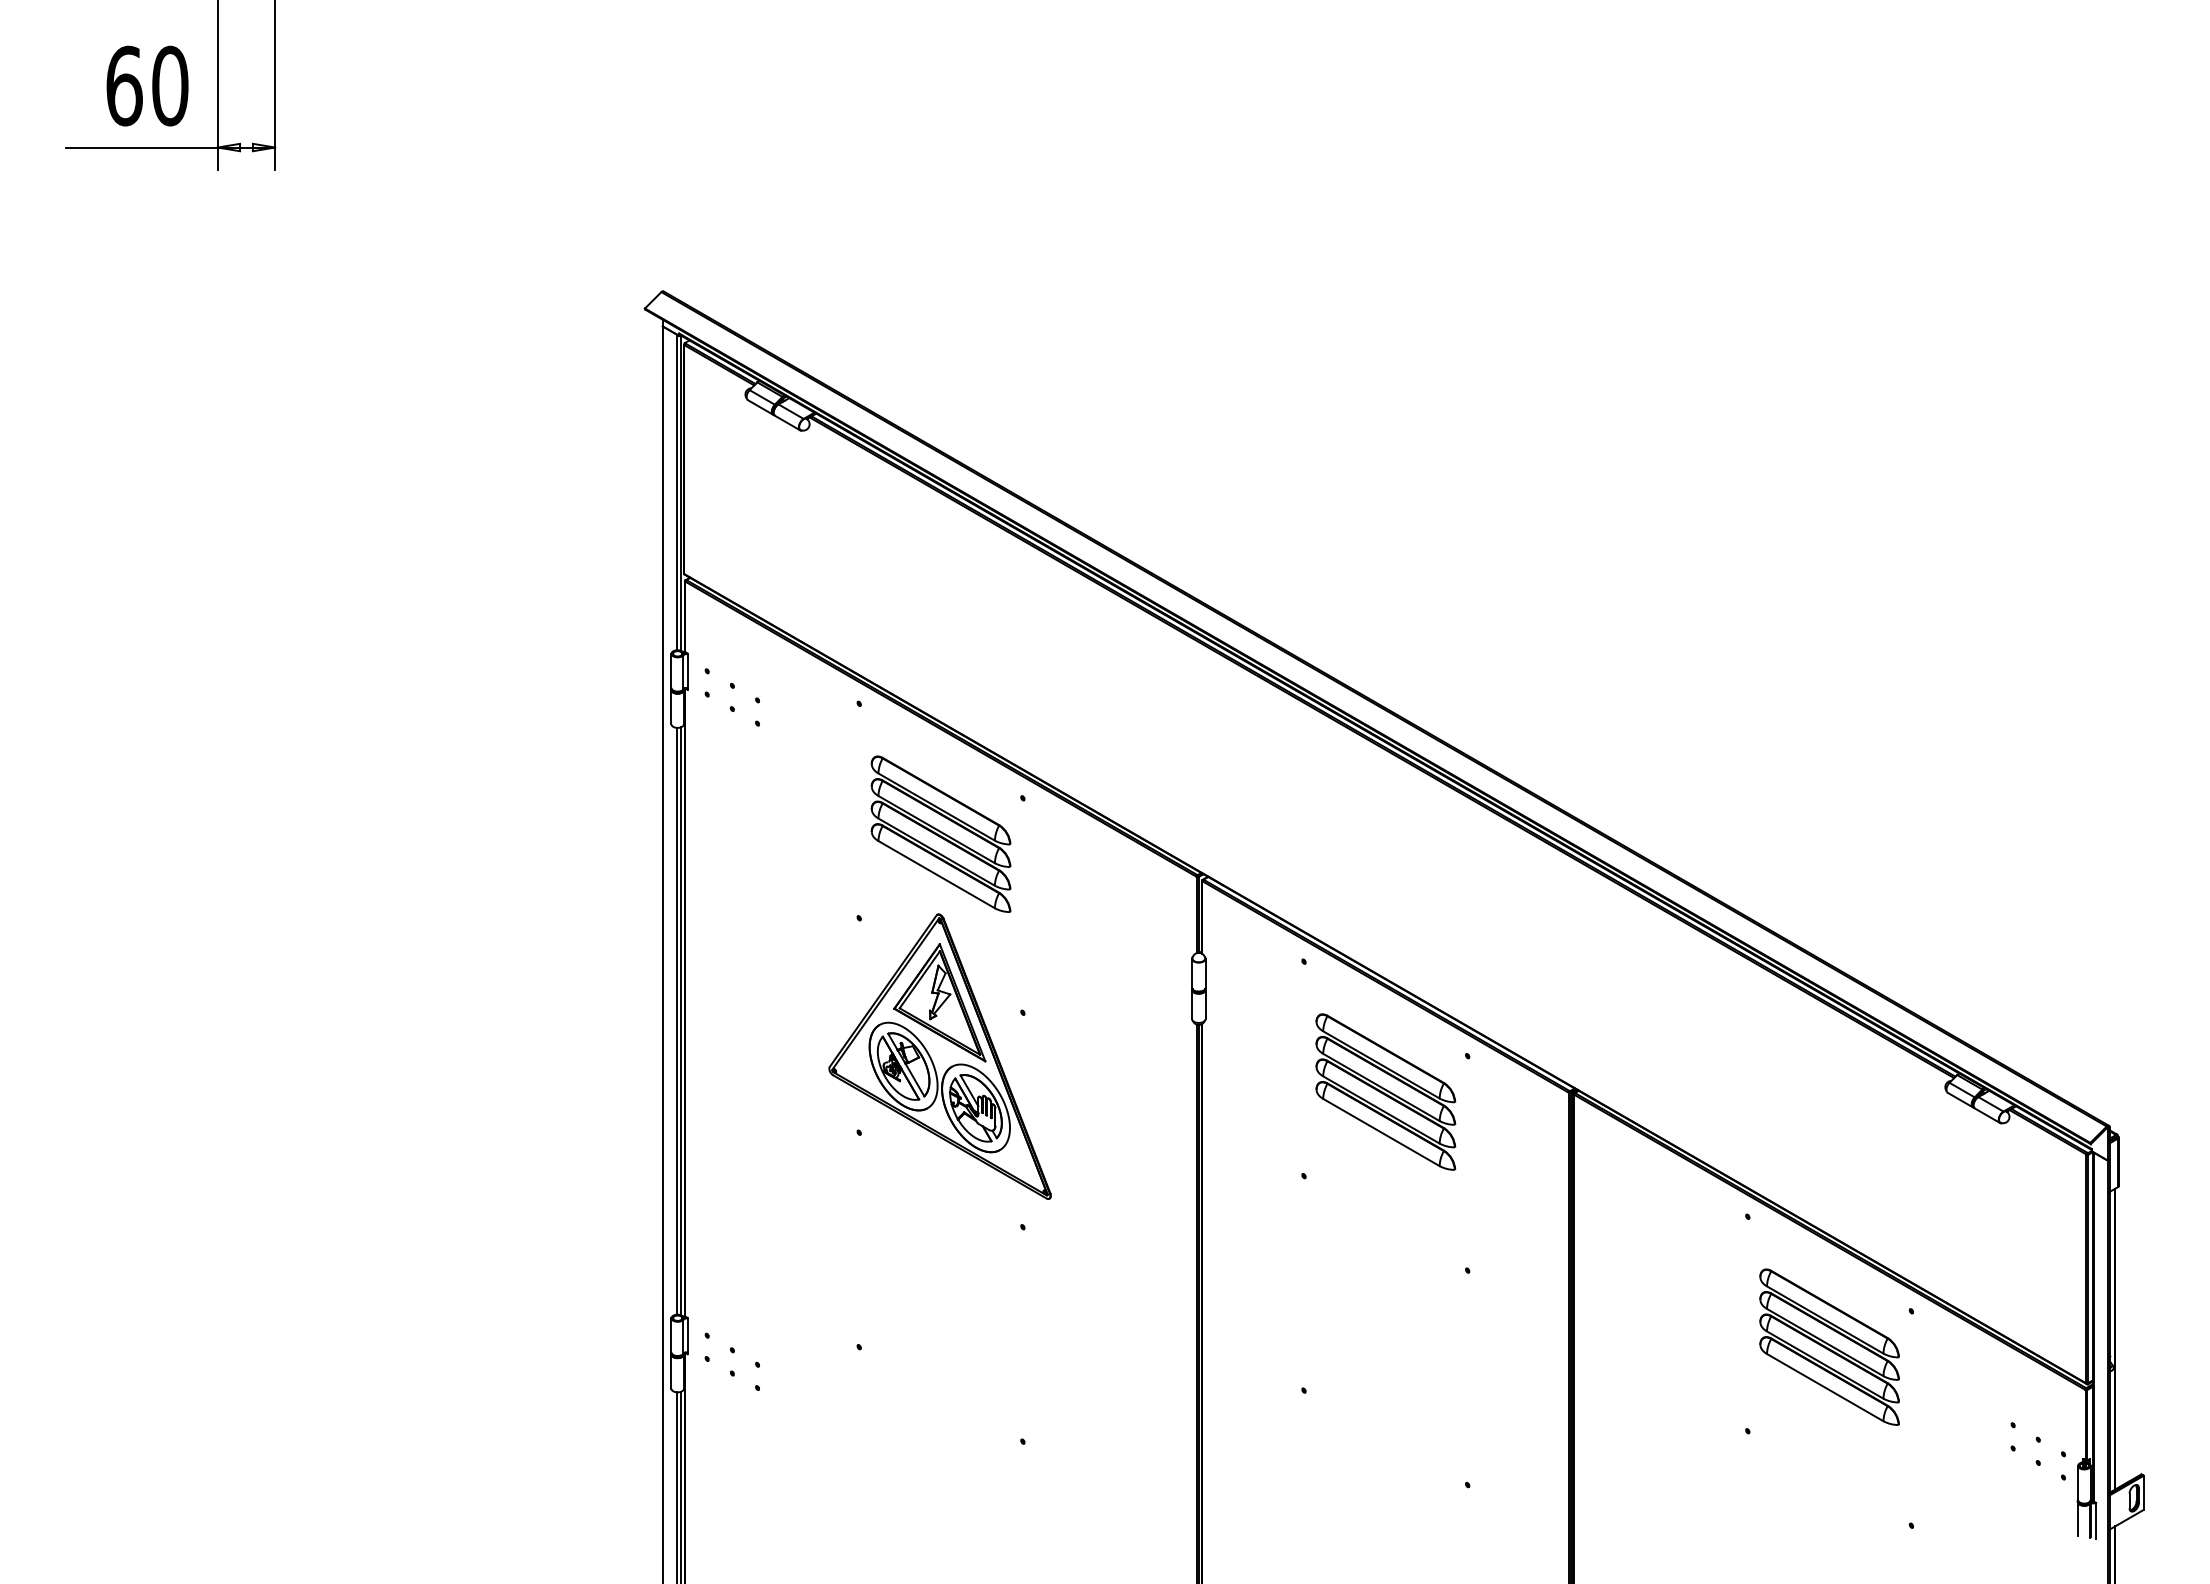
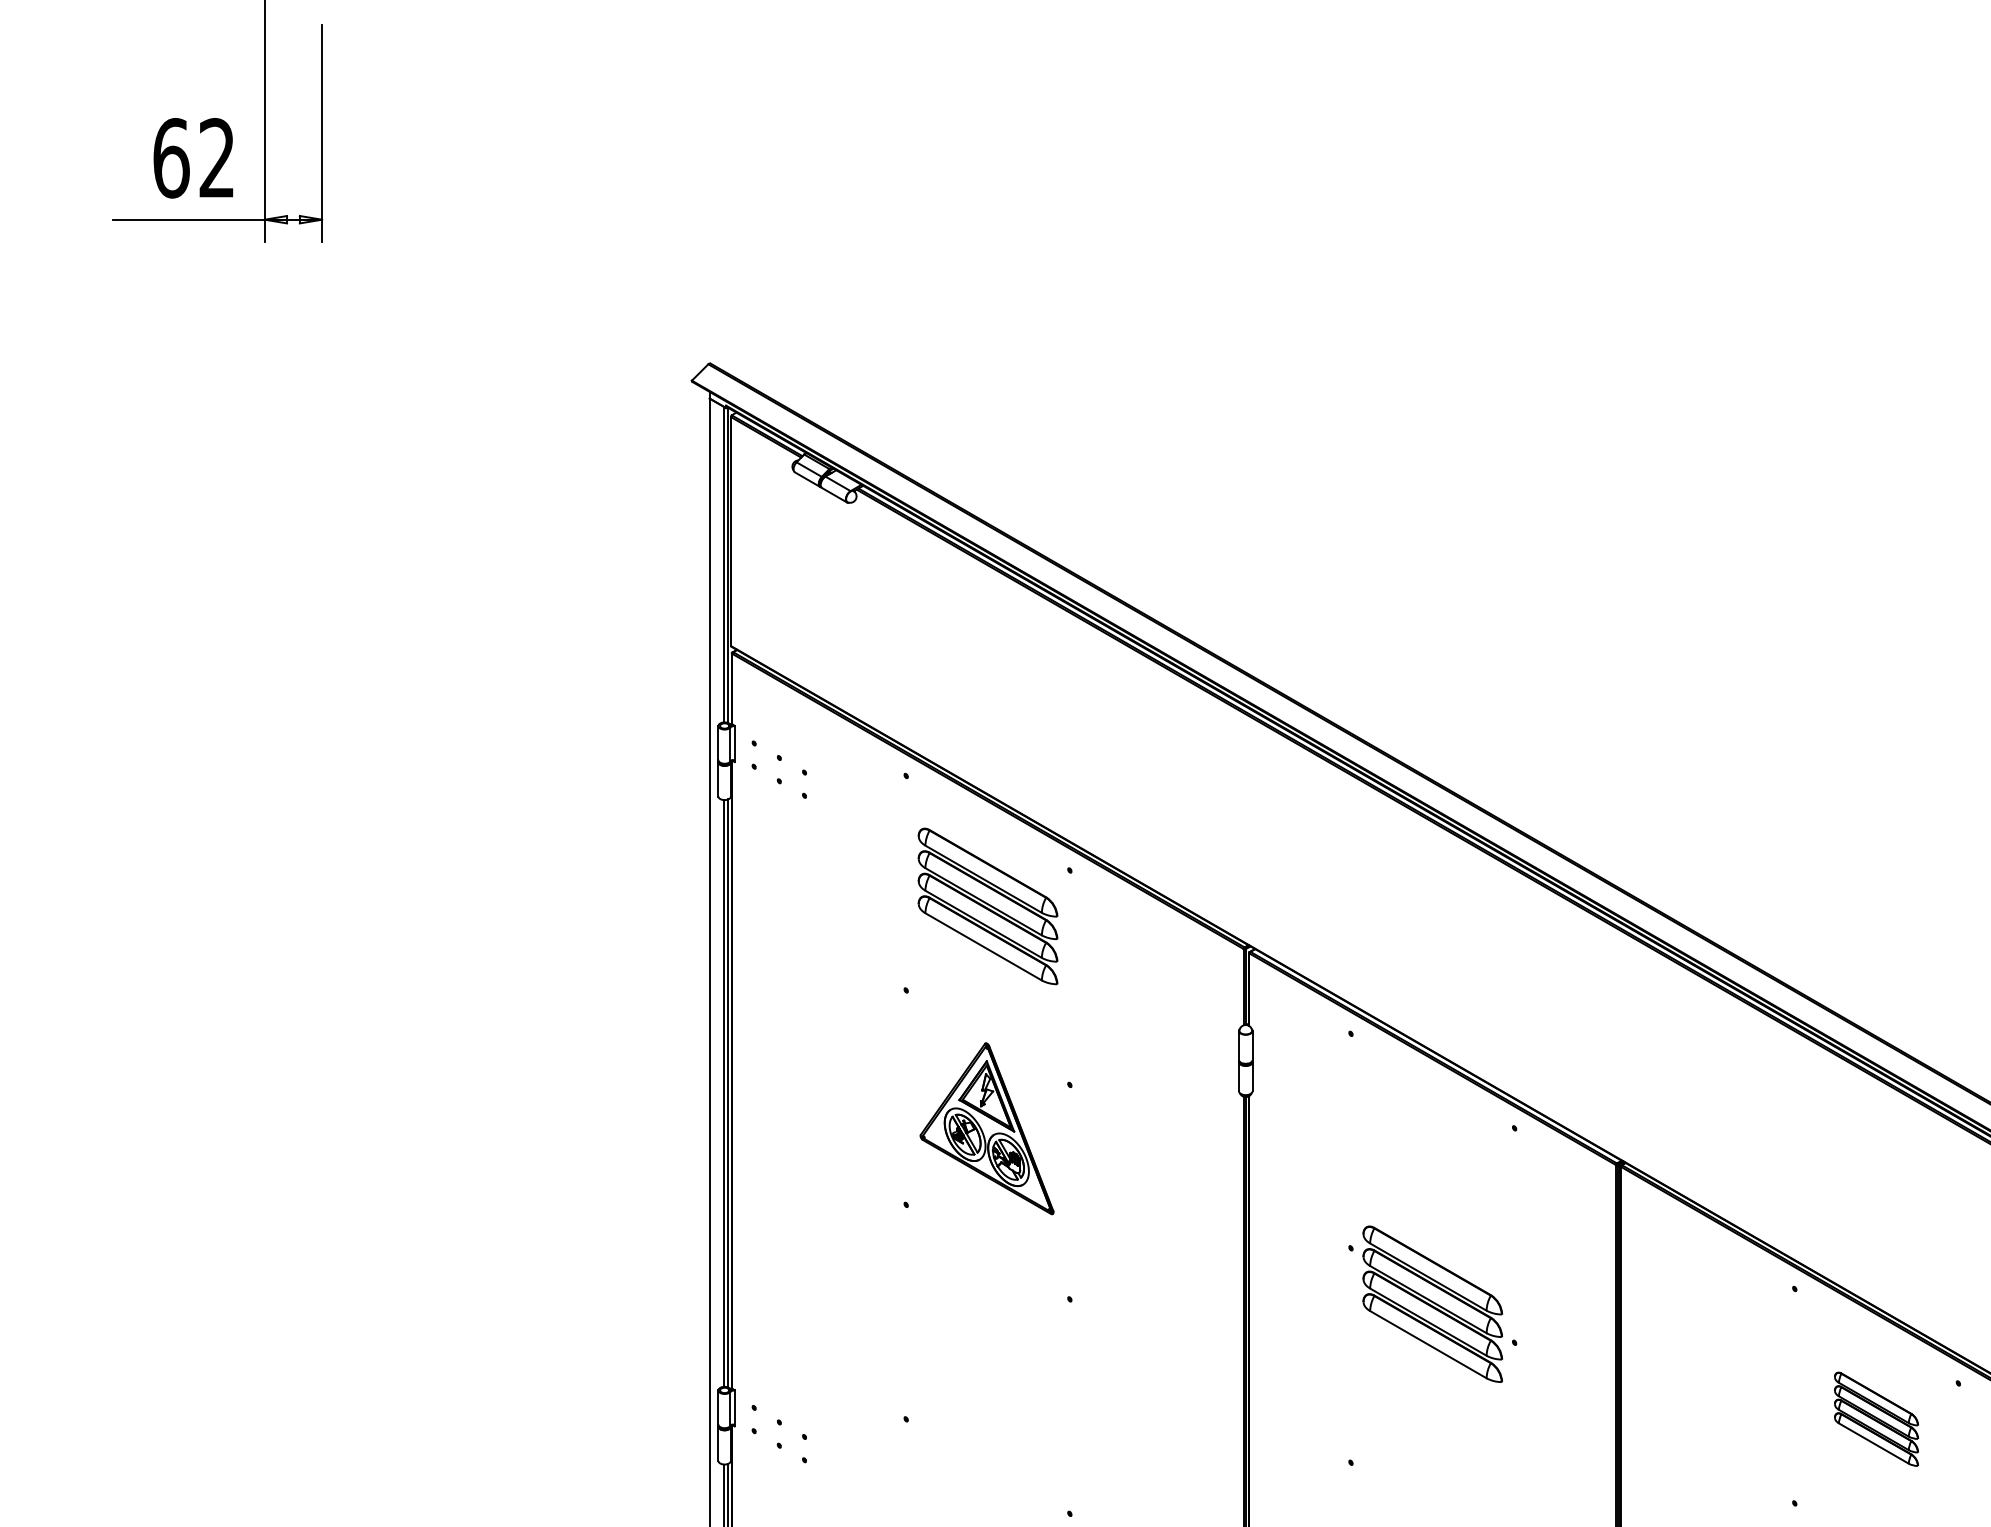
text: (170, 85) -> (217, 157), 60 -> 62
part: (939, 1056) -> (986, 1128), size x0.6
part: (1385, 1091) -> (1432, 1303), moved
part: (1829, 1346) -> (1876, 1418), size x0.6

